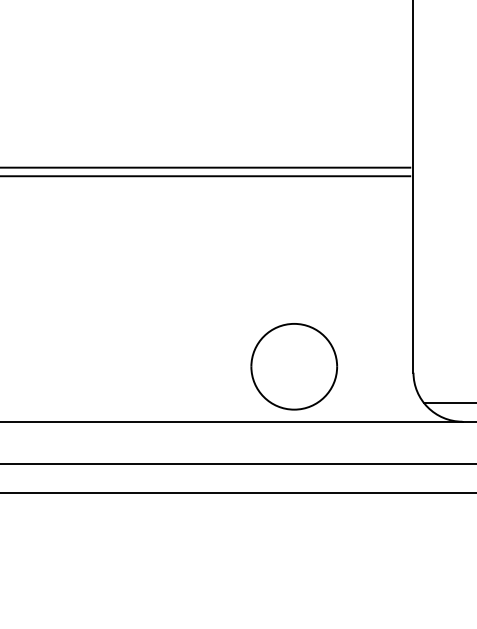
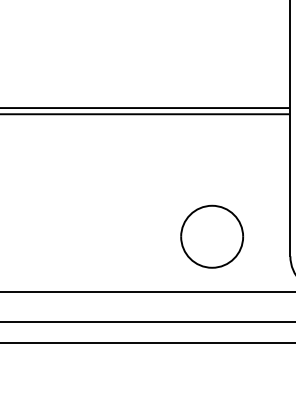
part: (293, 366) -> (211, 236), moved

